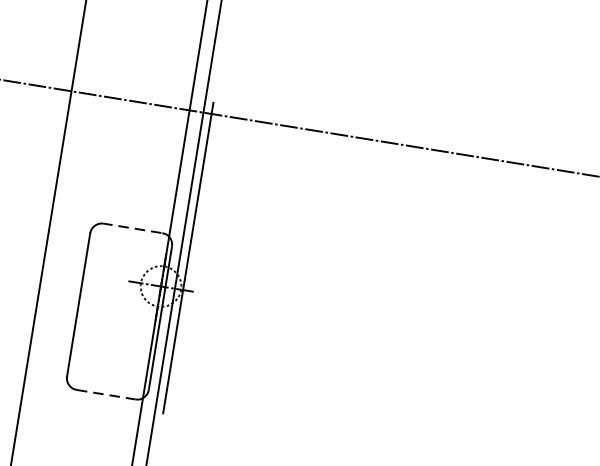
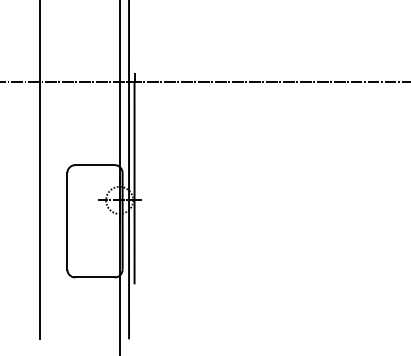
line: (132, 228) -> (94, 165), dashed -> solid
line: (106, 394) -> (95, 277), dashed -> solid

